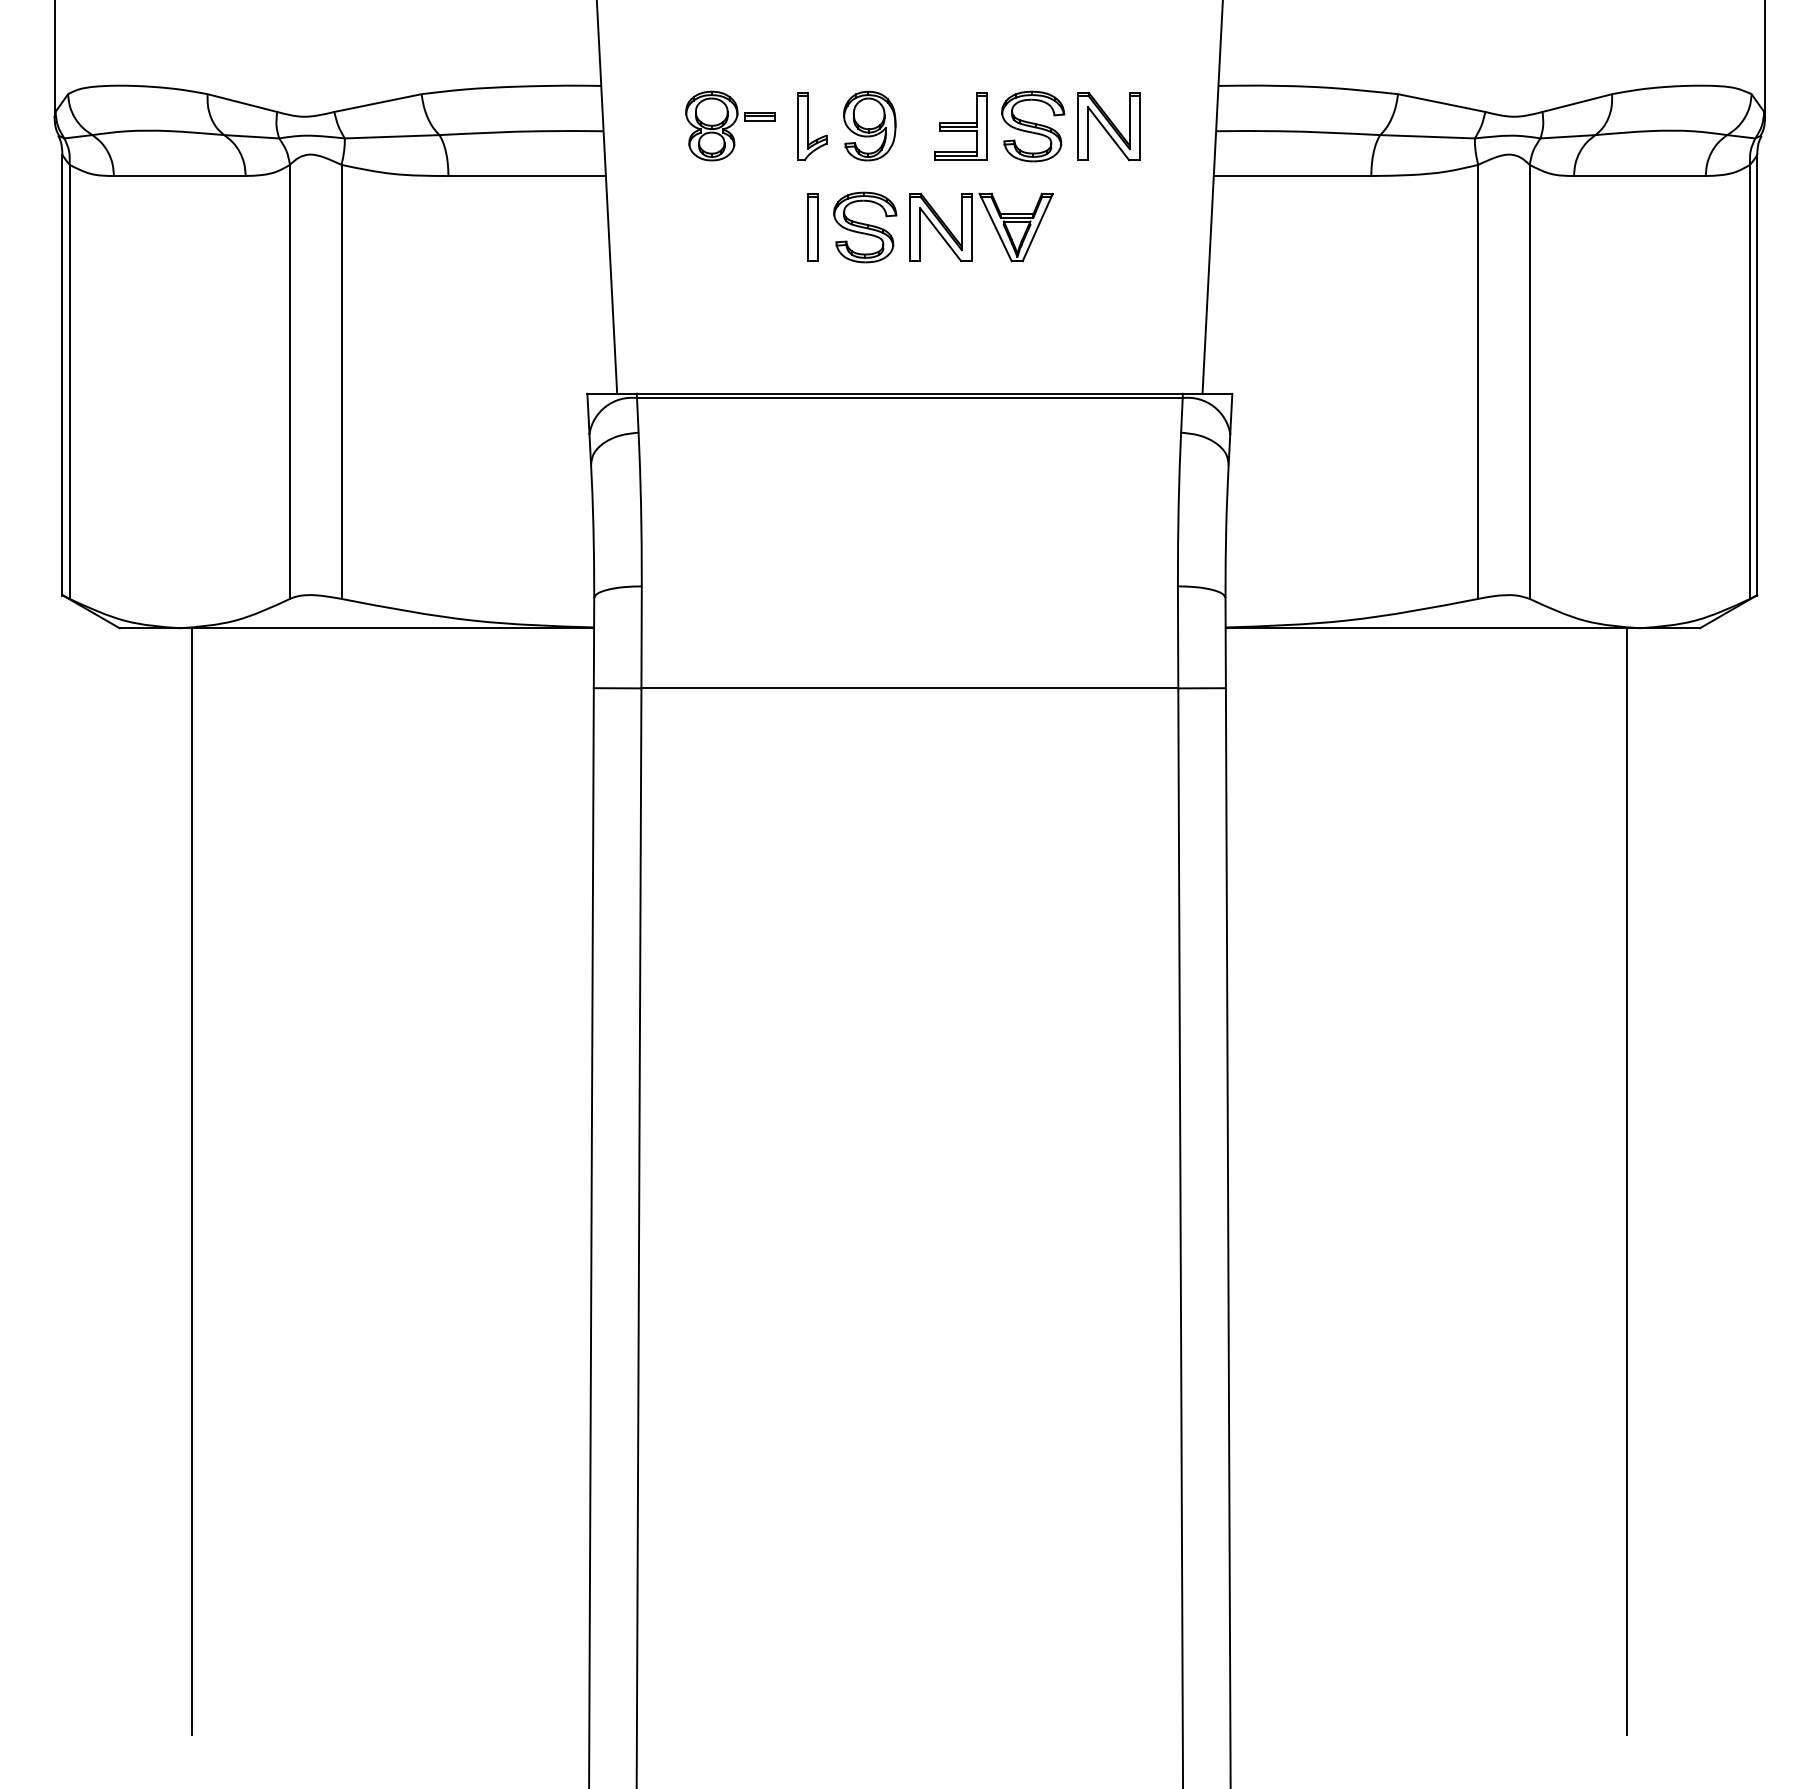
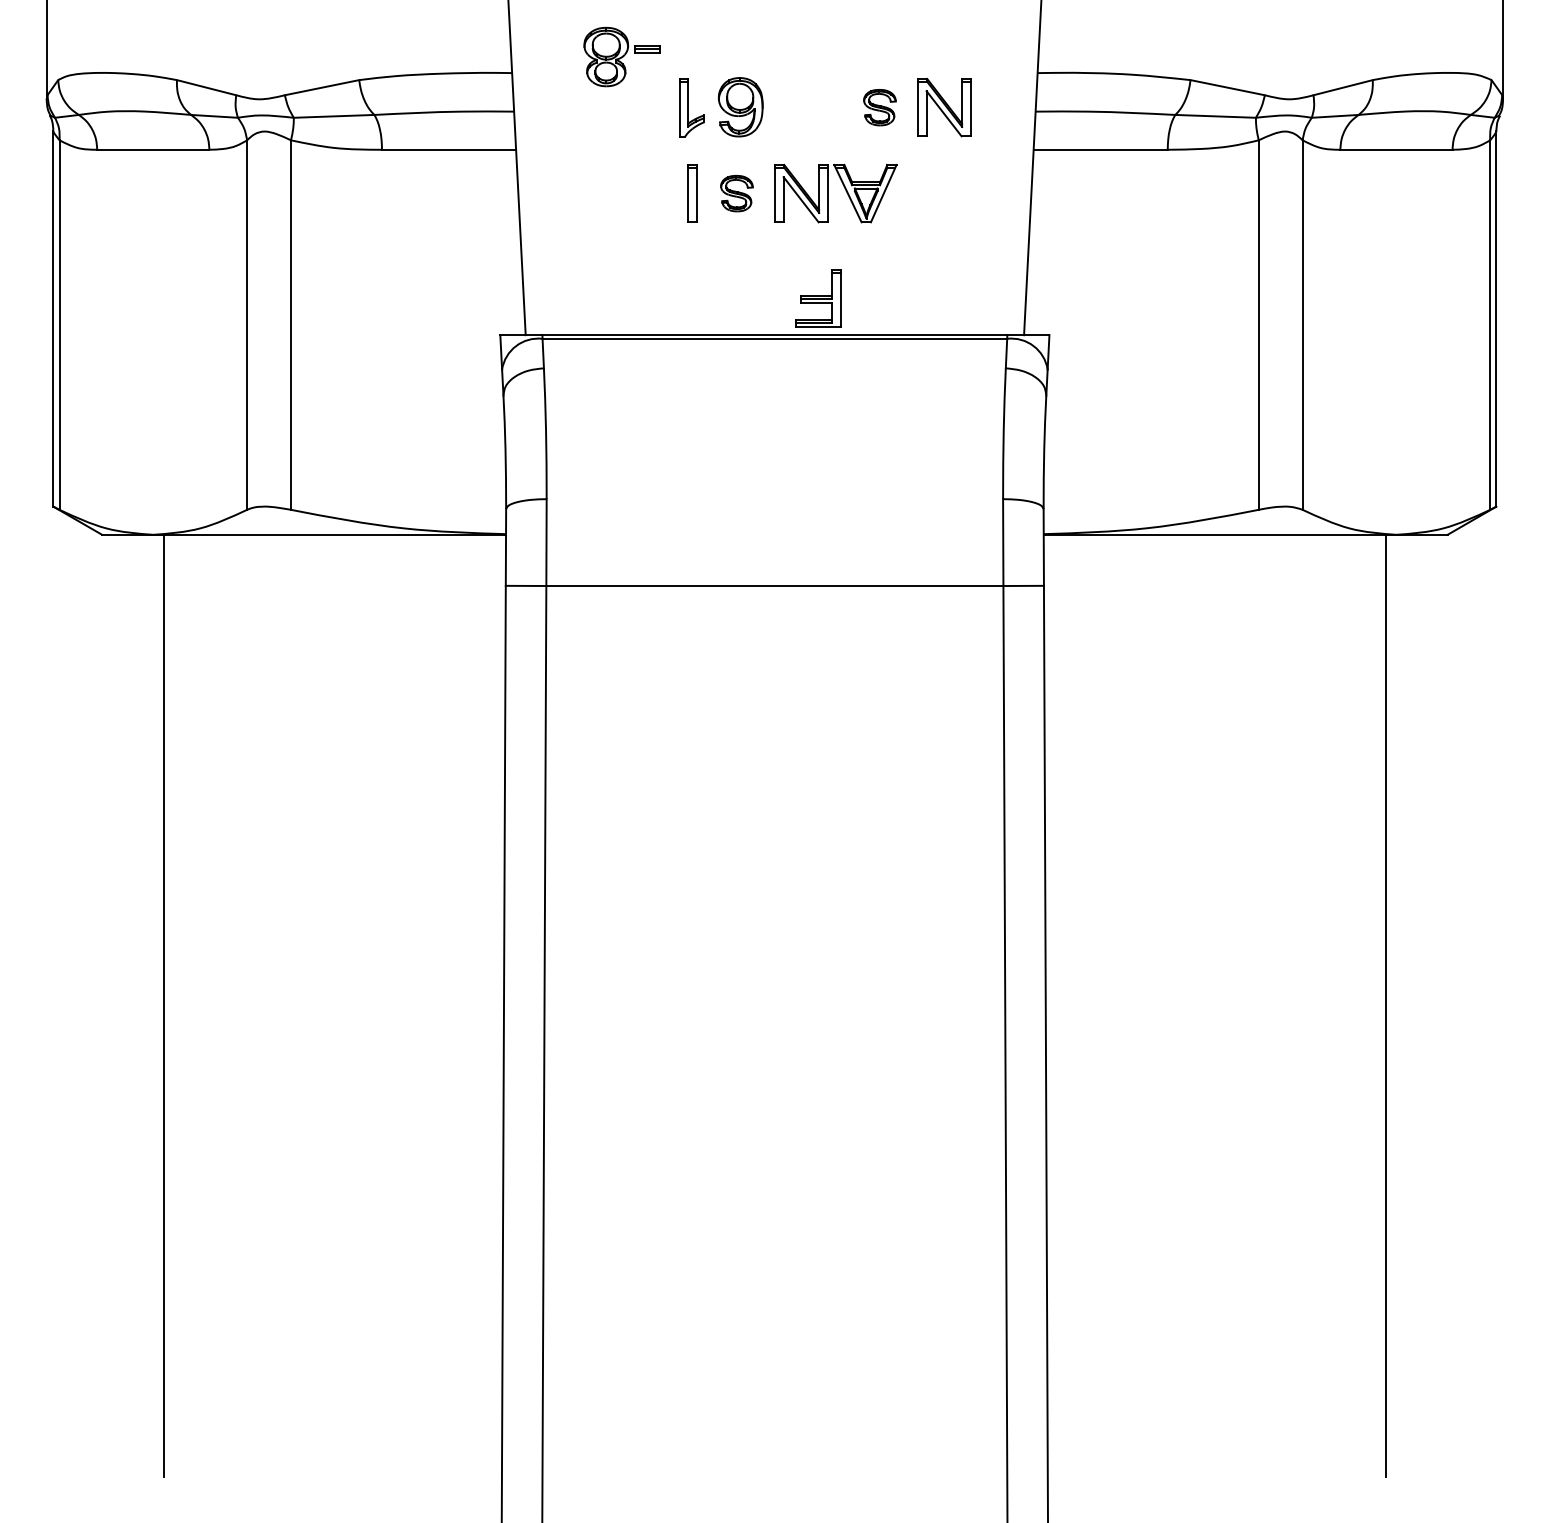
part: (730, 125) -> (622, 56), moved
part: (960, 126) -> (817, 298), moved
part: (1033, 126) -> (880, 107), size x0.6
part: (865, 227) -> (737, 193), size x0.6

